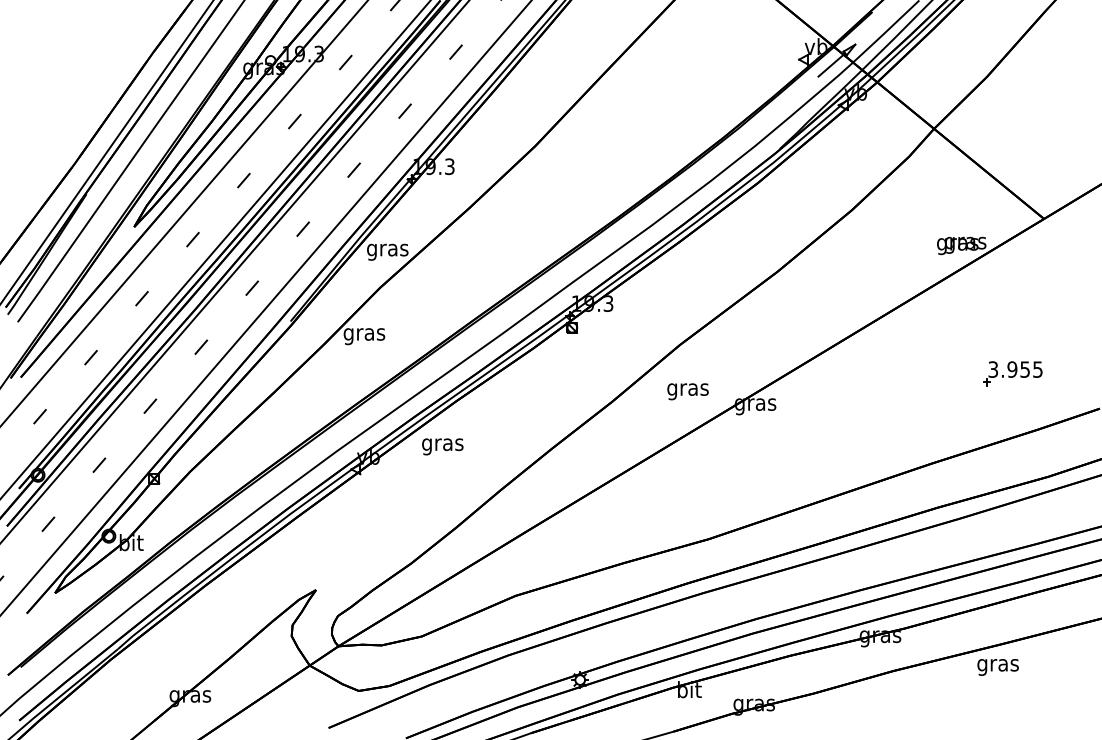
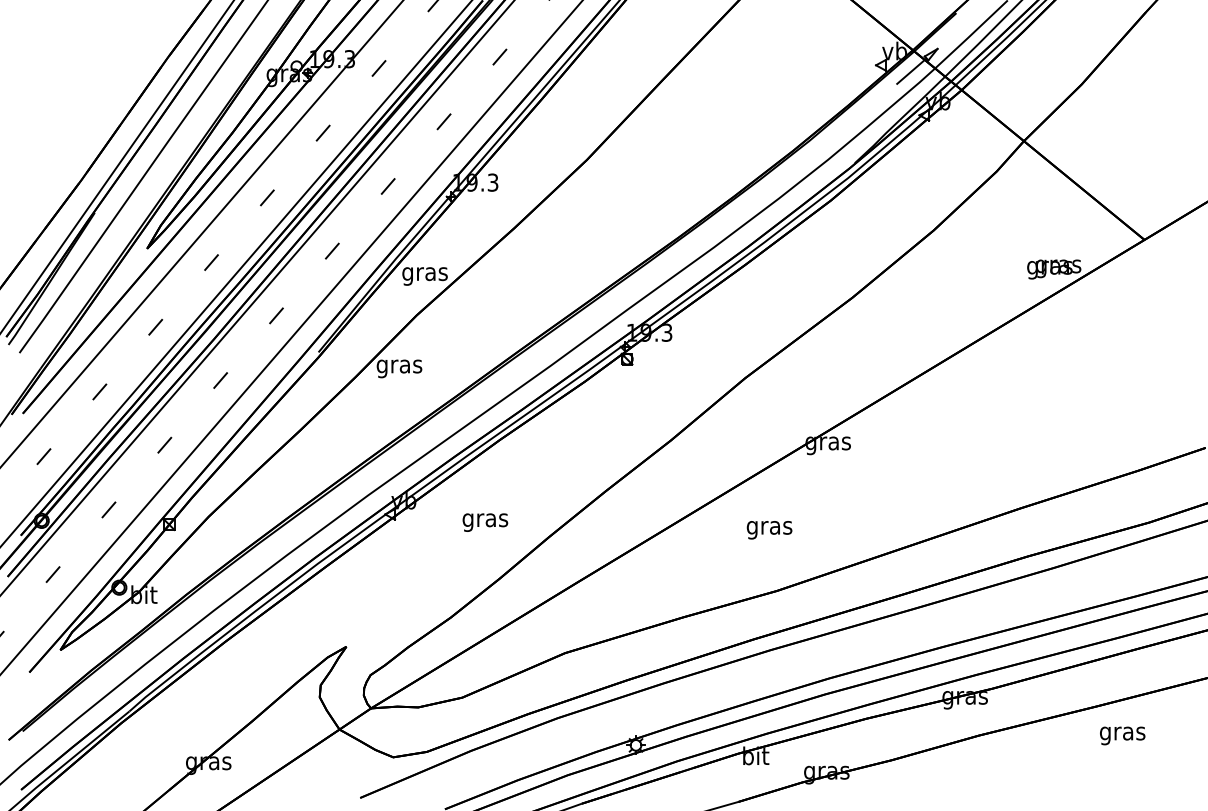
part: (1012, 373) -> (1109, 409), removed
text: (687, 391) -> (768, 529), moved
text: (442, 446) -> (485, 522), moved
text: (997, 667) -> (1121, 736), moved

